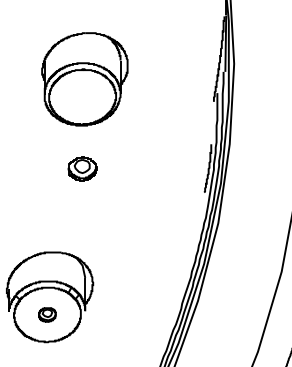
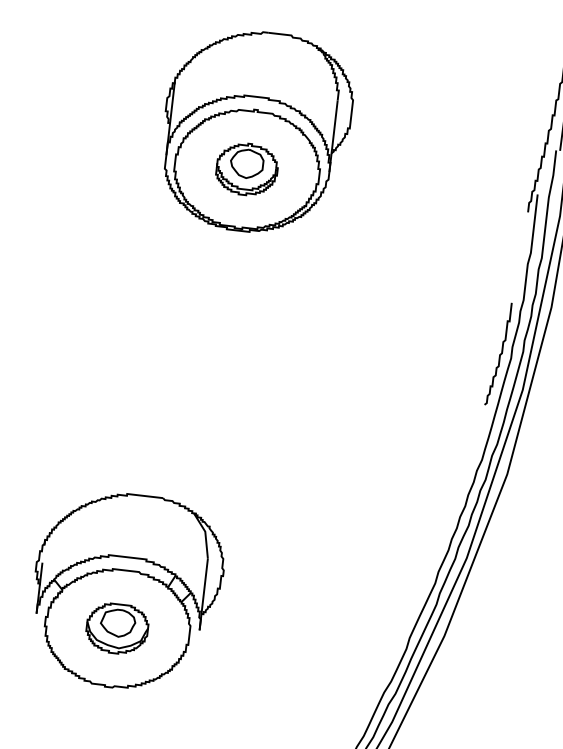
part: (82, 168) -> (247, 168), moved
part: (47, 314) -> (117, 627), size x1.67

